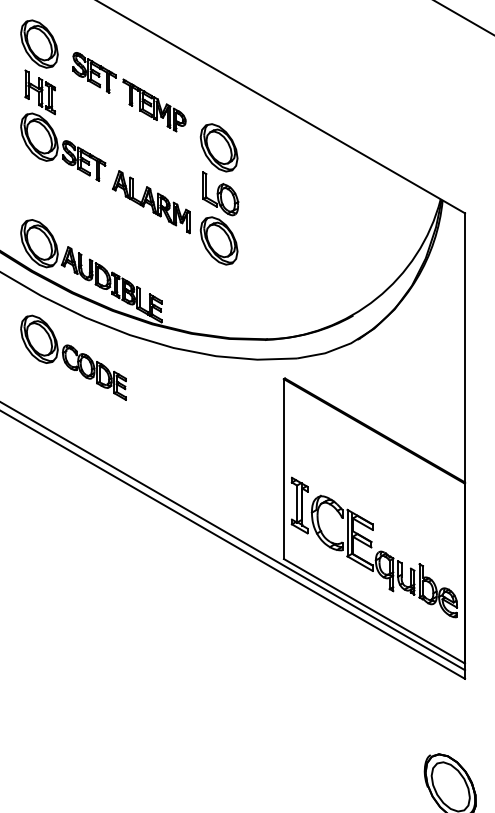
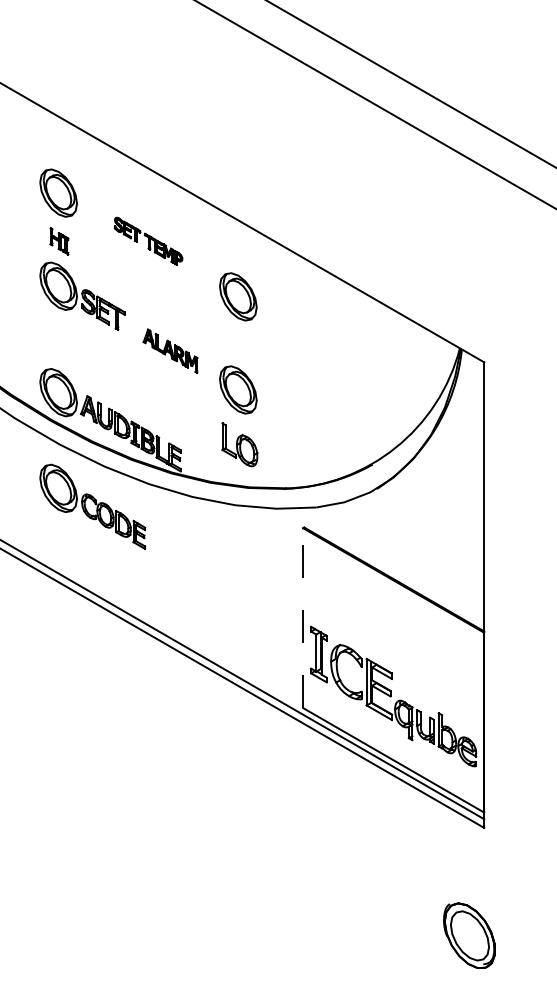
part: (40, 92) -> (59, 241), size x0.6
part: (129, 92) -> (148, 241), size x0.6
part: (220, 193) -> (239, 444), moved
part: (151, 202) -> (170, 351), size x0.7
line: (284, 469) -> (303, 618), solid -> dashed

